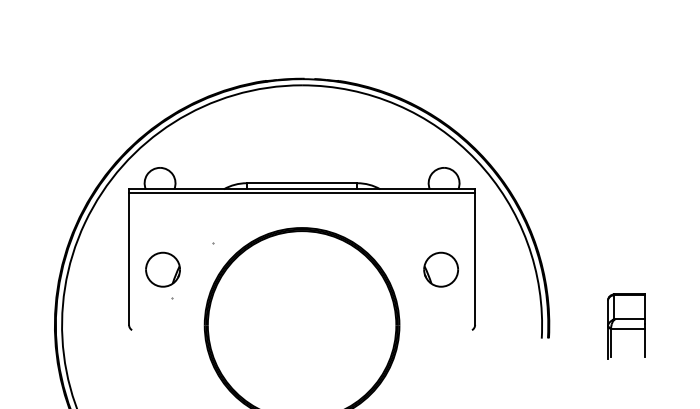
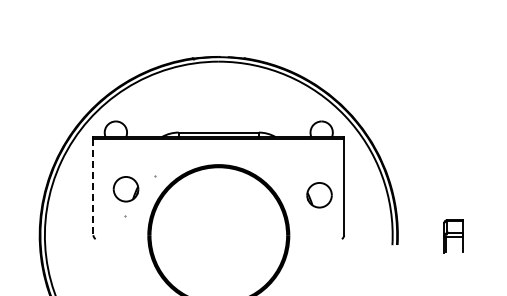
line: (129, 259) -> (93, 187), solid -> dashed
part: (162, 270) -> (125, 189), moved
part: (626, 326) -> (453, 236), size x0.7

